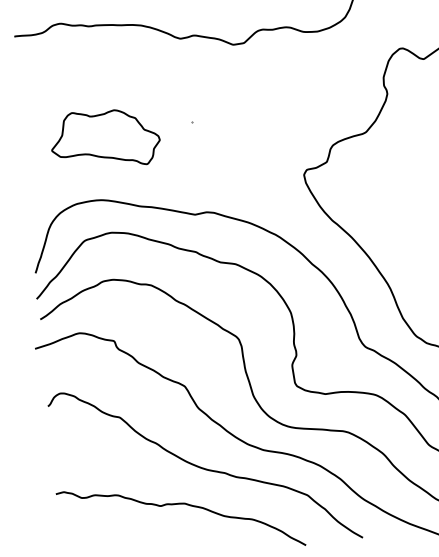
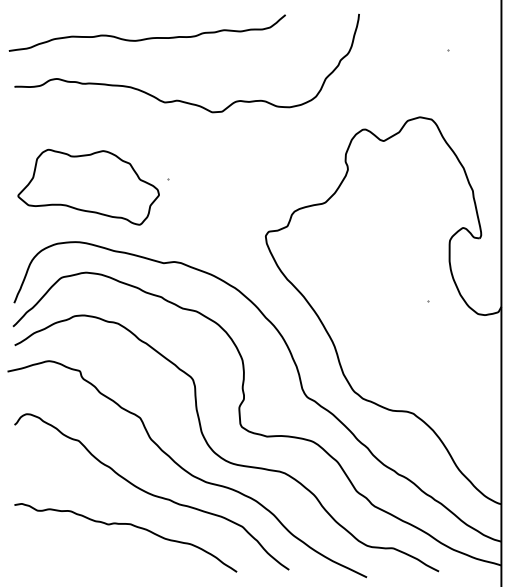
part: (105, 138) -> (88, 186), size x1.43

